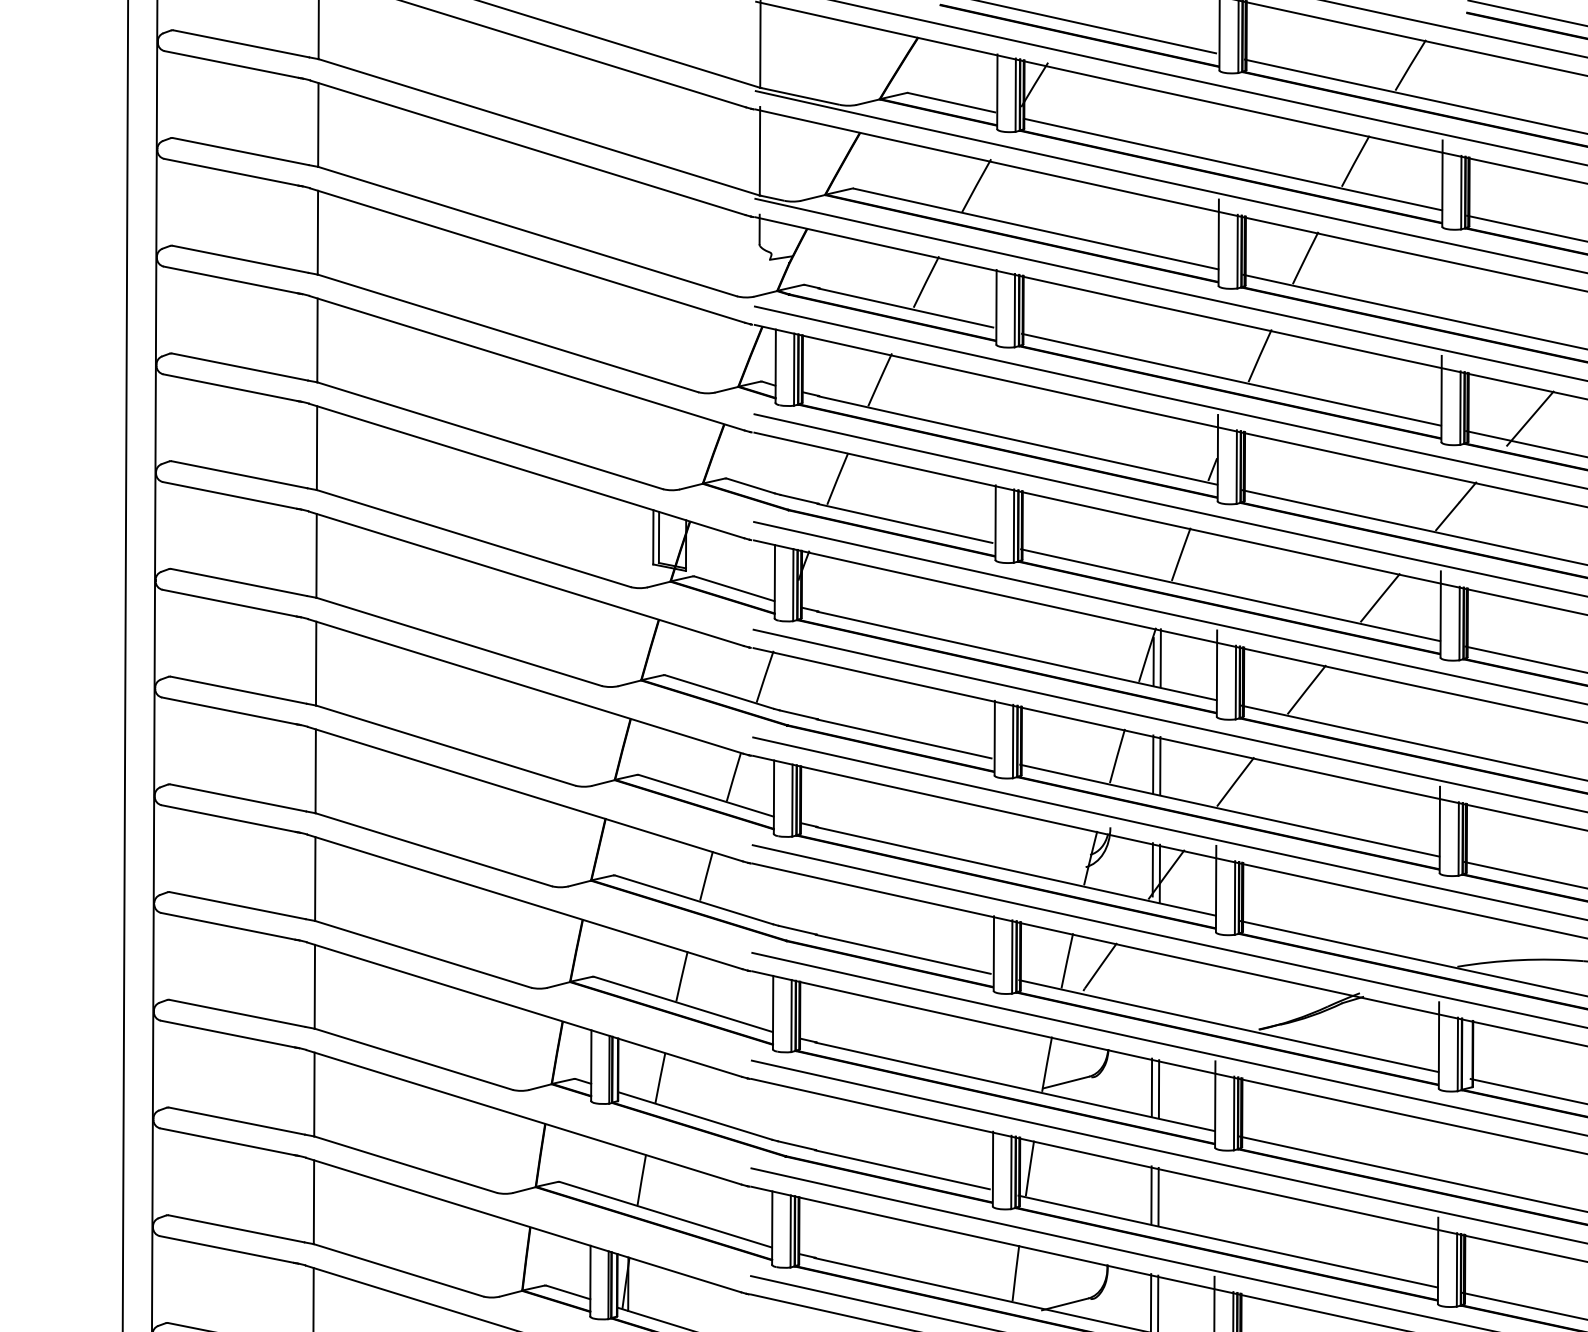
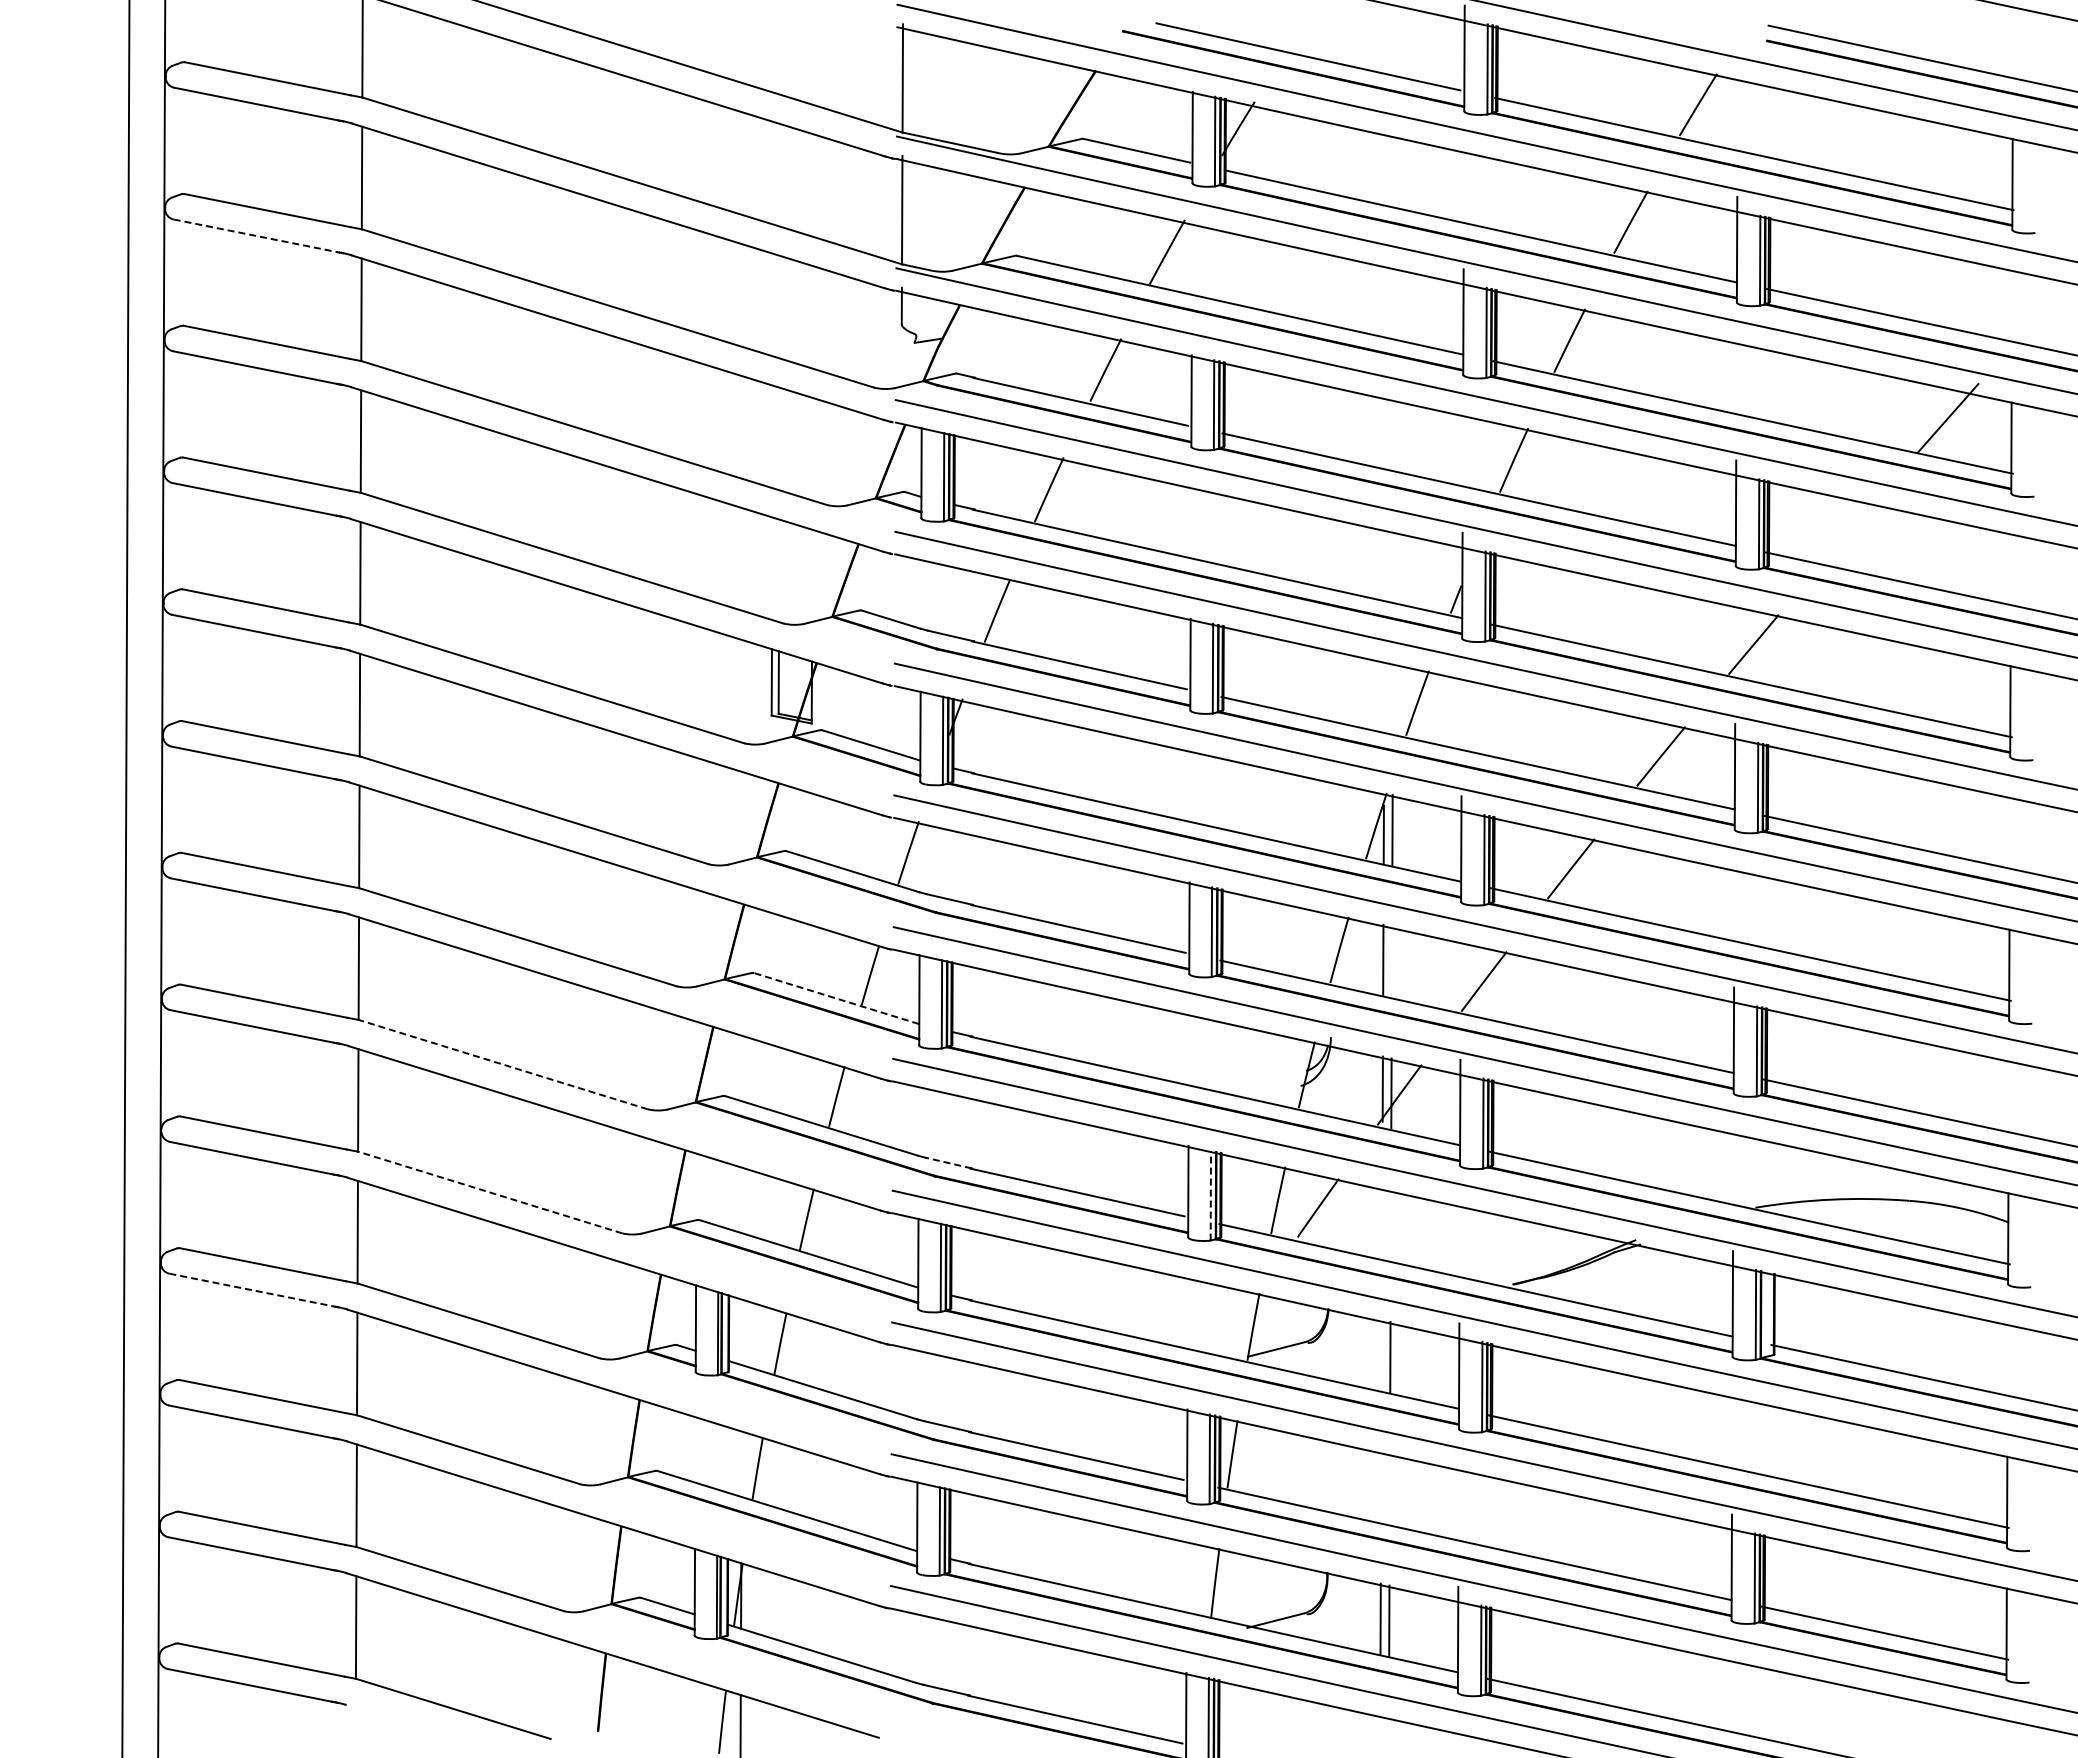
line: (231, 171) -> (255, 235), solid -> dashed
line: (1530, 418) -> (1844, 537), removed
line: (1159, 765) -> (1391, 961), removed
line: (706, 795) -> (836, 998), solid -> dashed
line: (433, 849) -> (502, 1064), solid -> dashed
line: (797, 930) -> (948, 1163), solid -> dashed
line: (422, 954) -> (489, 1192), solid -> dashed
line: (1011, 956) -> (1210, 1195), solid -> dashed
line: (227, 1034) -> (251, 1290), solid -> dashed
line: (1151, 1087) -> (1381, 1355), removed
line: (1151, 1194) -> (1381, 1486), removed
line: (1158, 1196) -> (1389, 1488), removed

